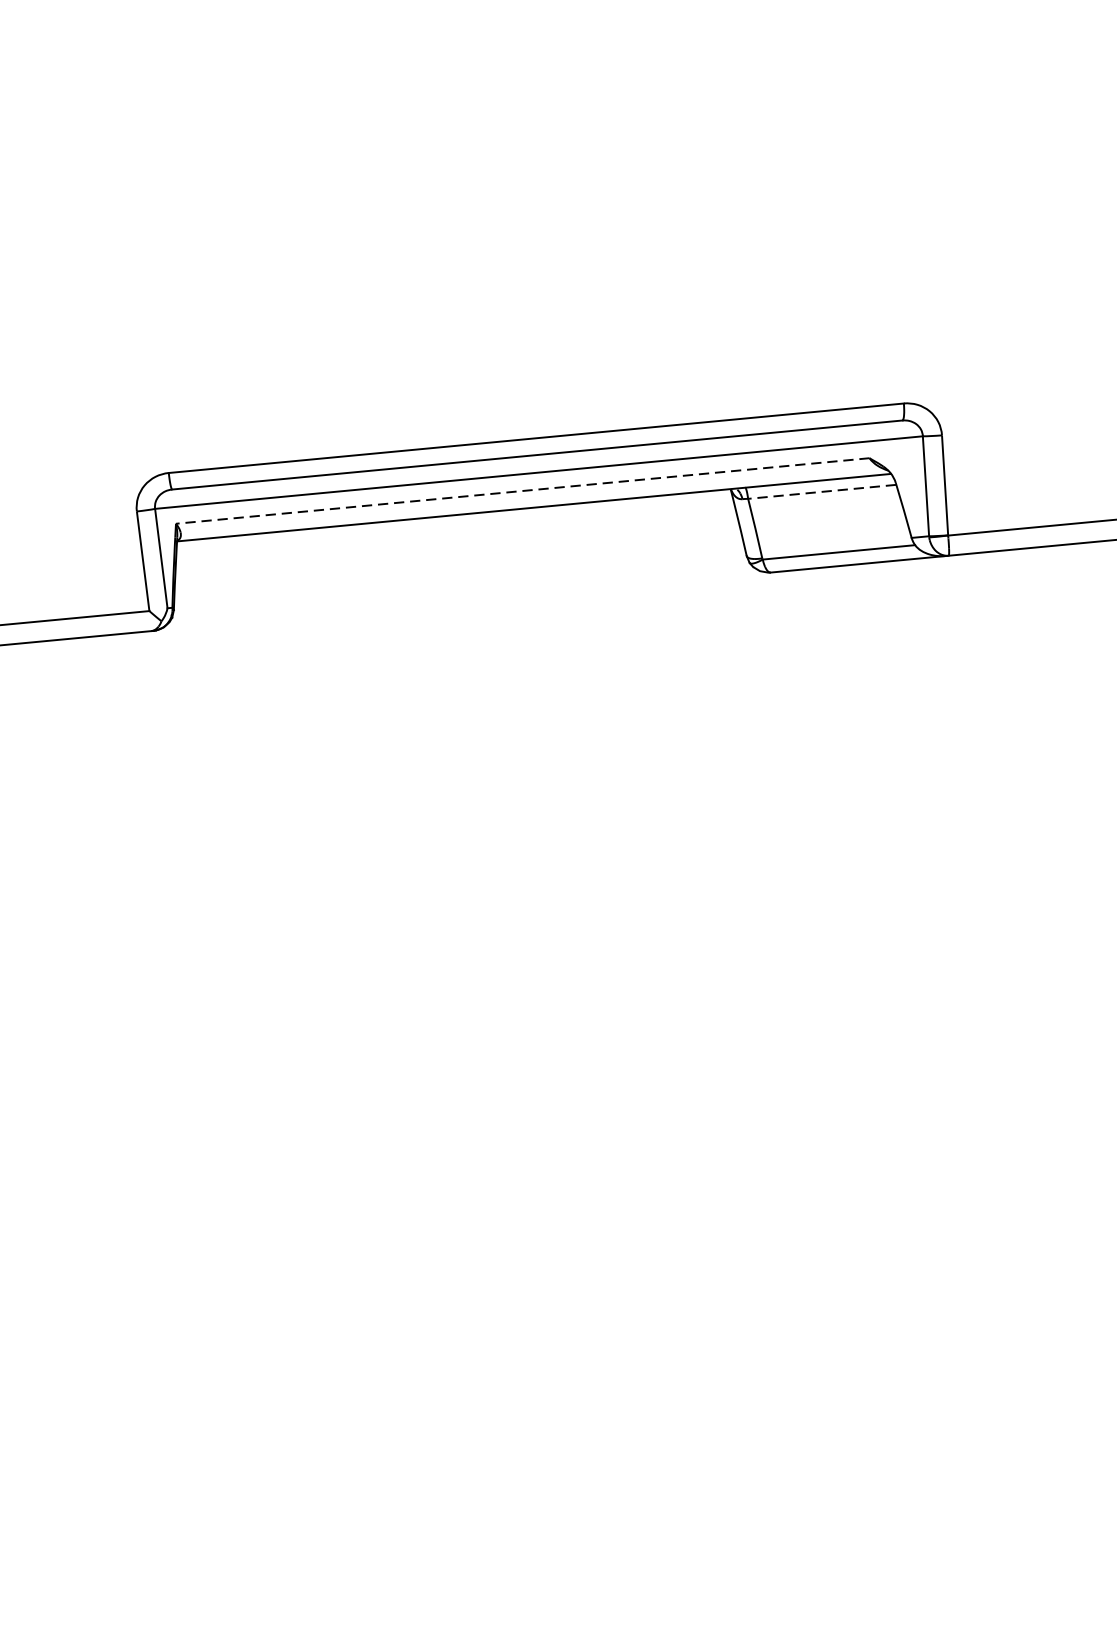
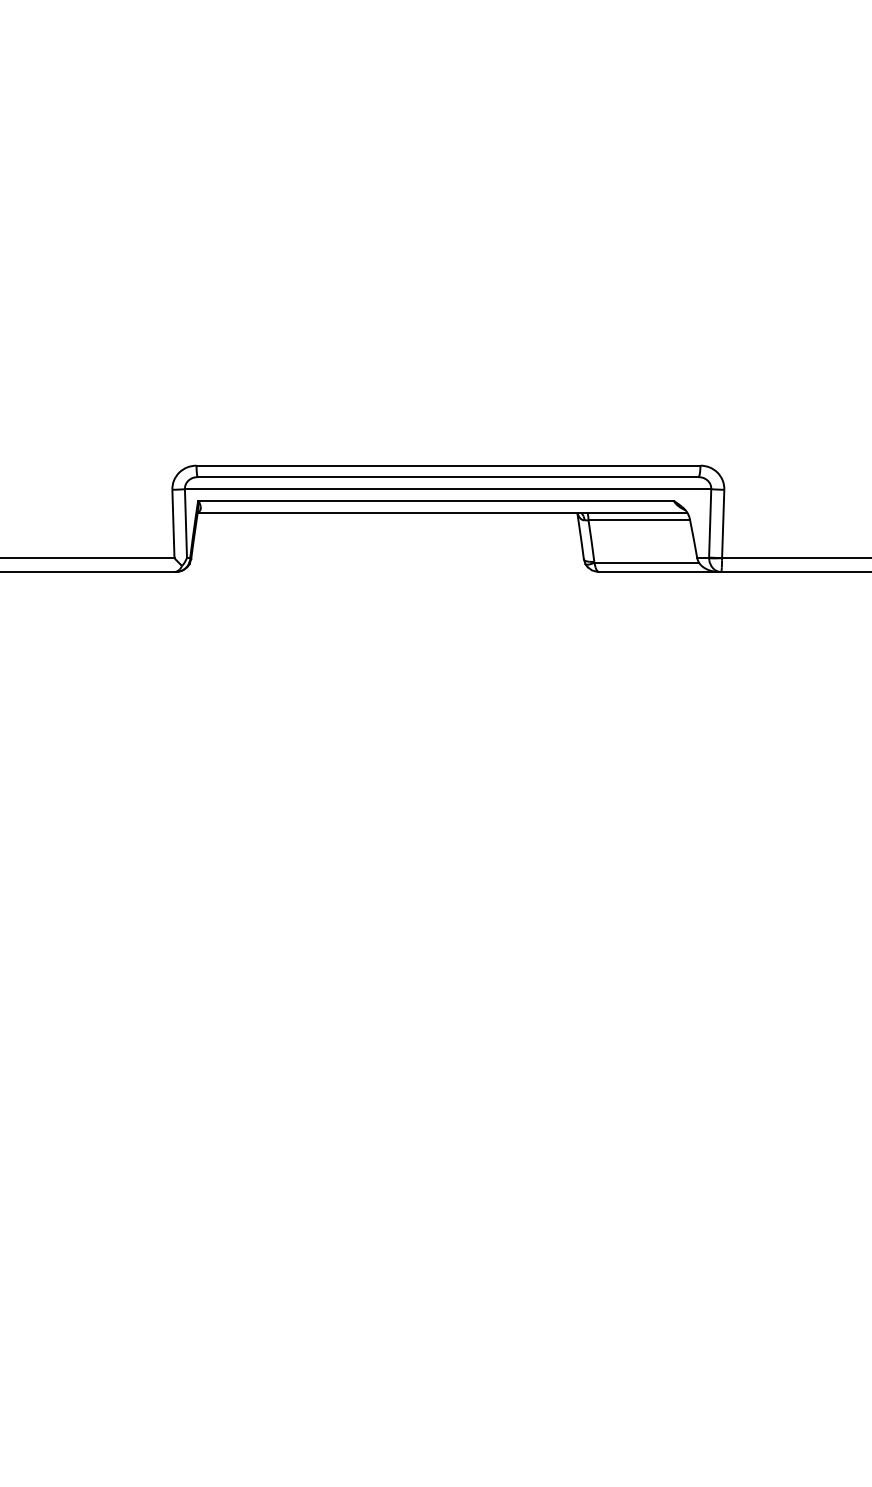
line: (522, 490) -> (435, 500), dashed -> solid
line: (822, 491) -> (639, 520), dashed -> solid

